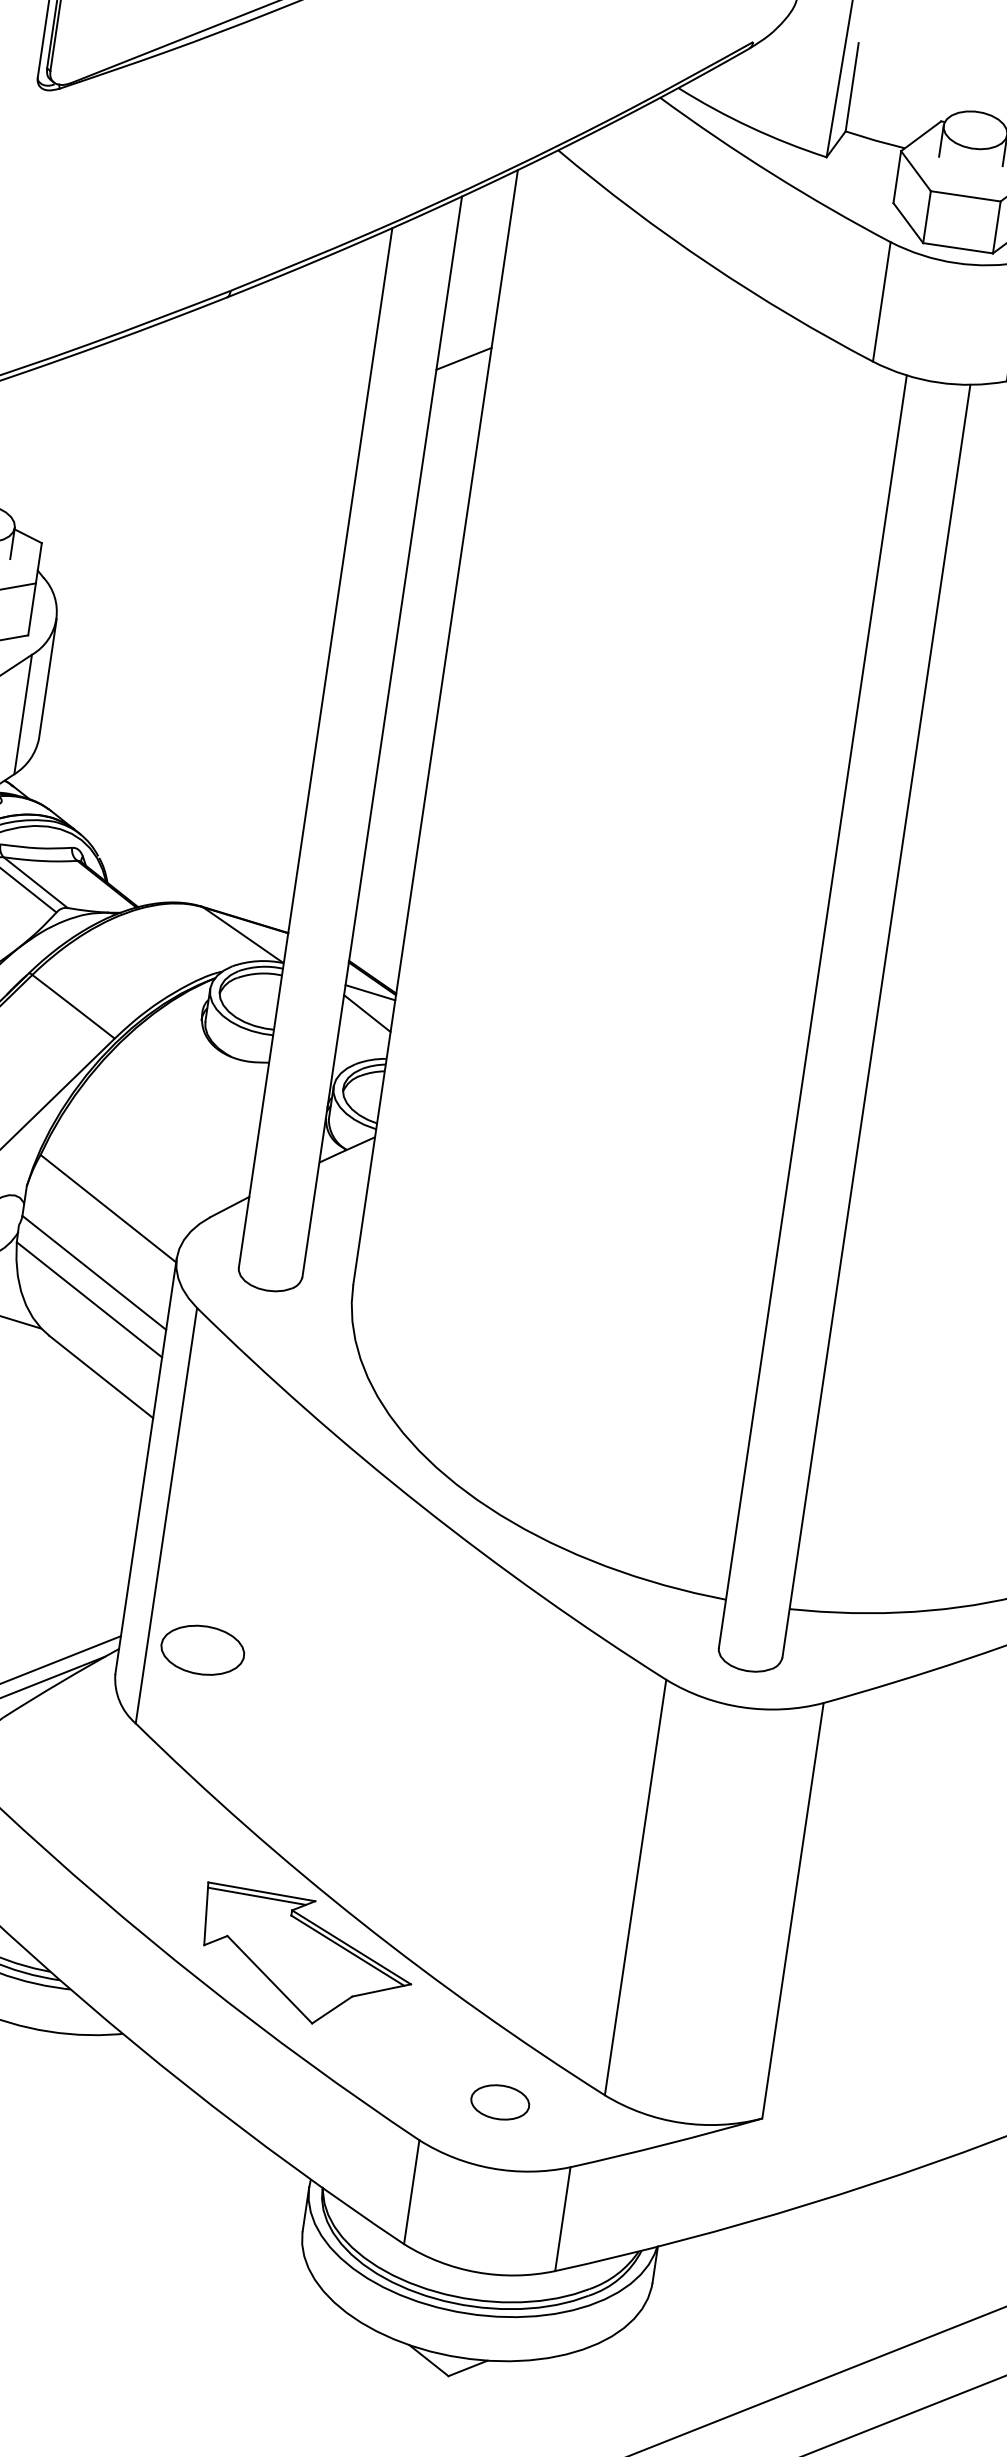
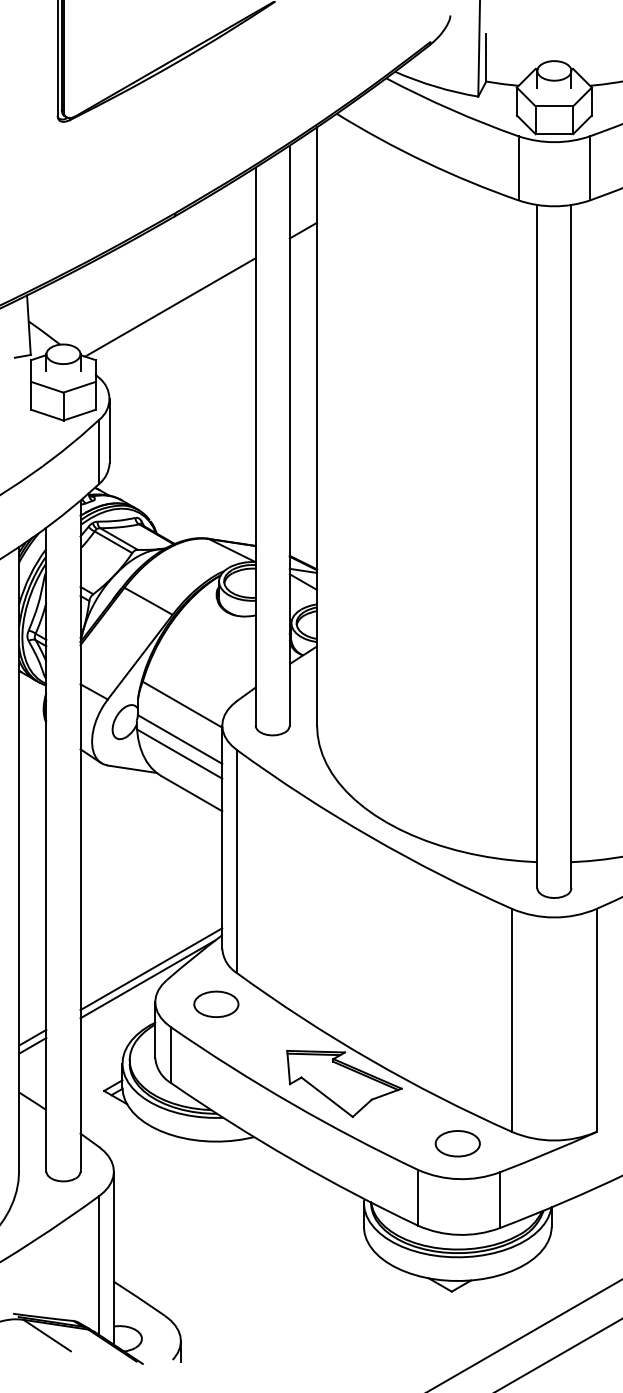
line: (195, 465) -> (170, 307), added
part: (203, 1648) -> (216, 1003), moved
part: (499, 2101) -> (457, 1143), size x1.43

